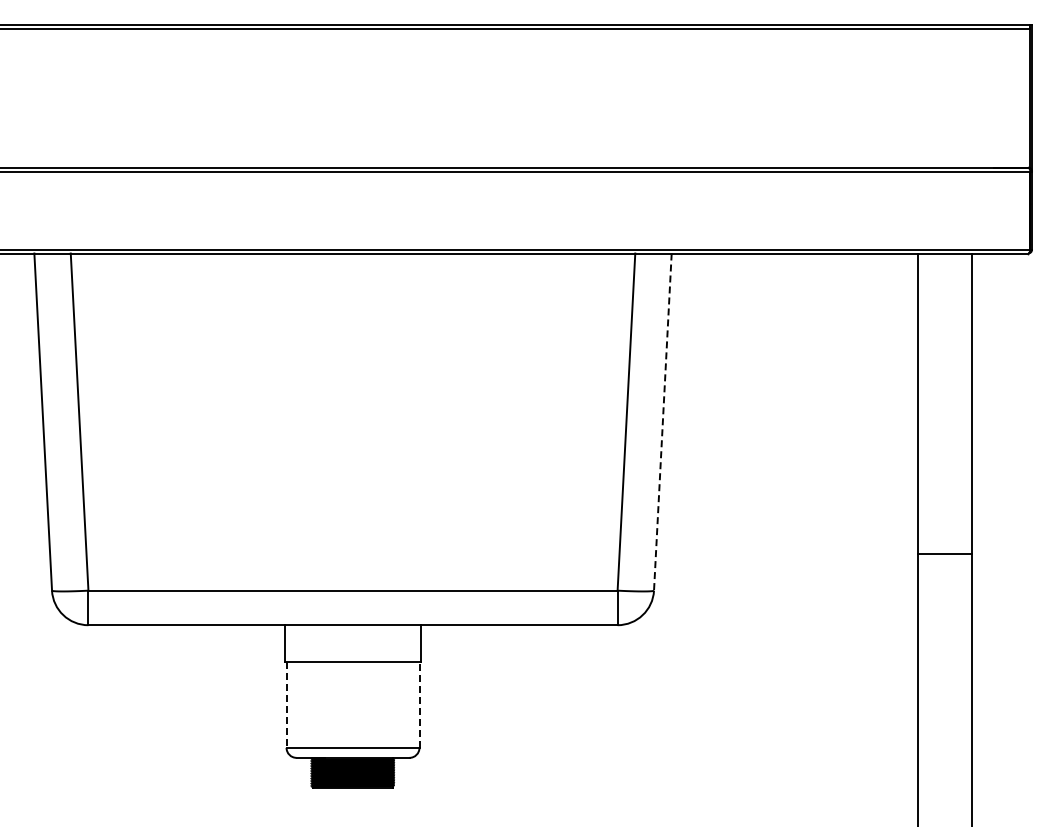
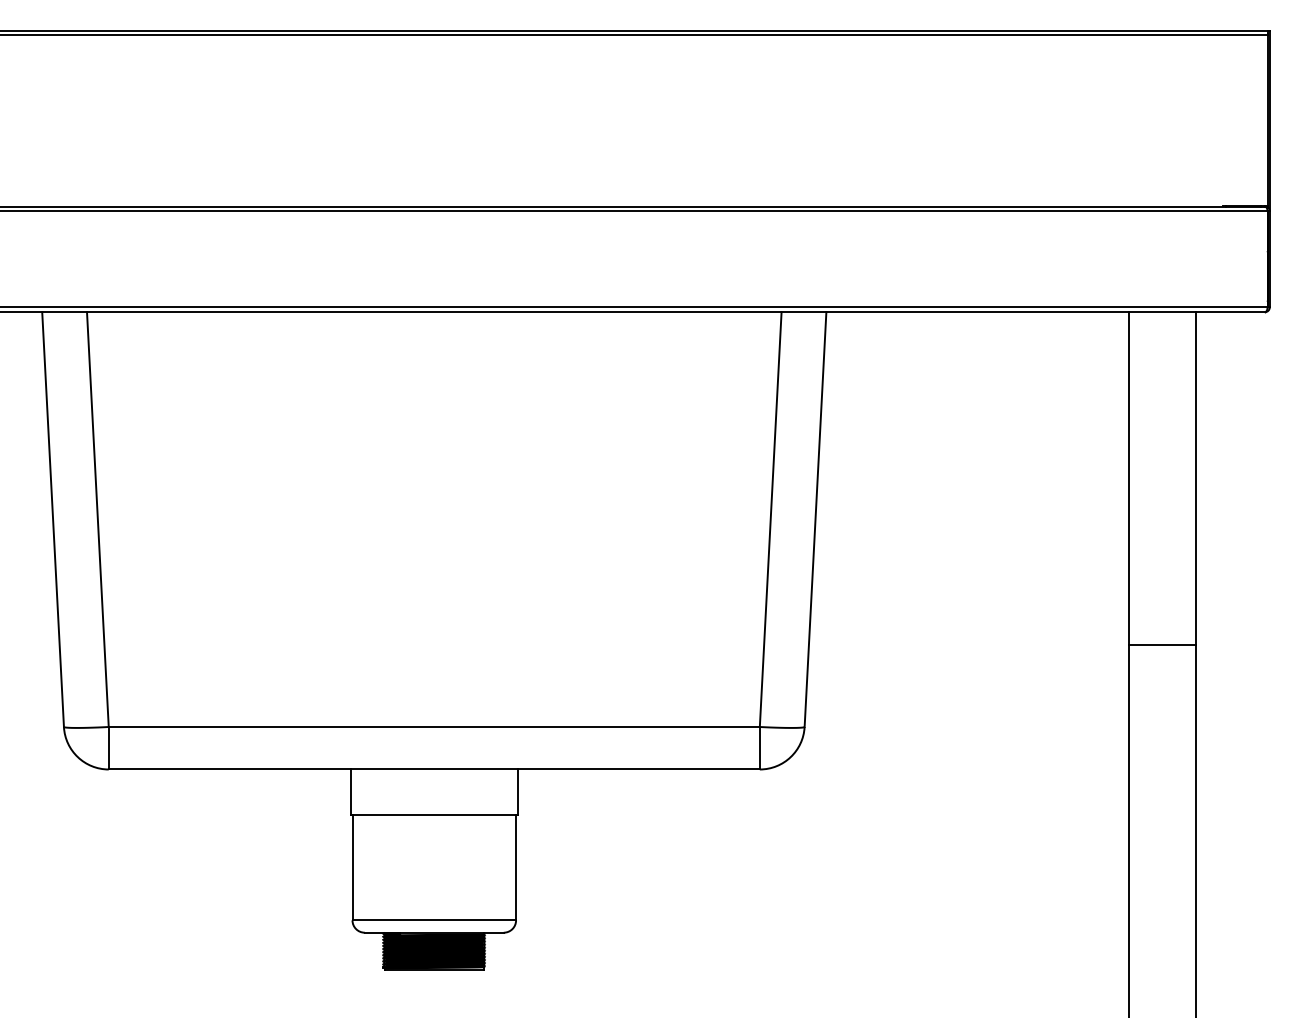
line: (662, 422) -> (815, 520), dashed -> solid
line: (944, 553) -> (1162, 644), moved
line: (286, 704) -> (352, 867), dashed -> solid
line: (419, 704) -> (516, 867), dashed -> solid

